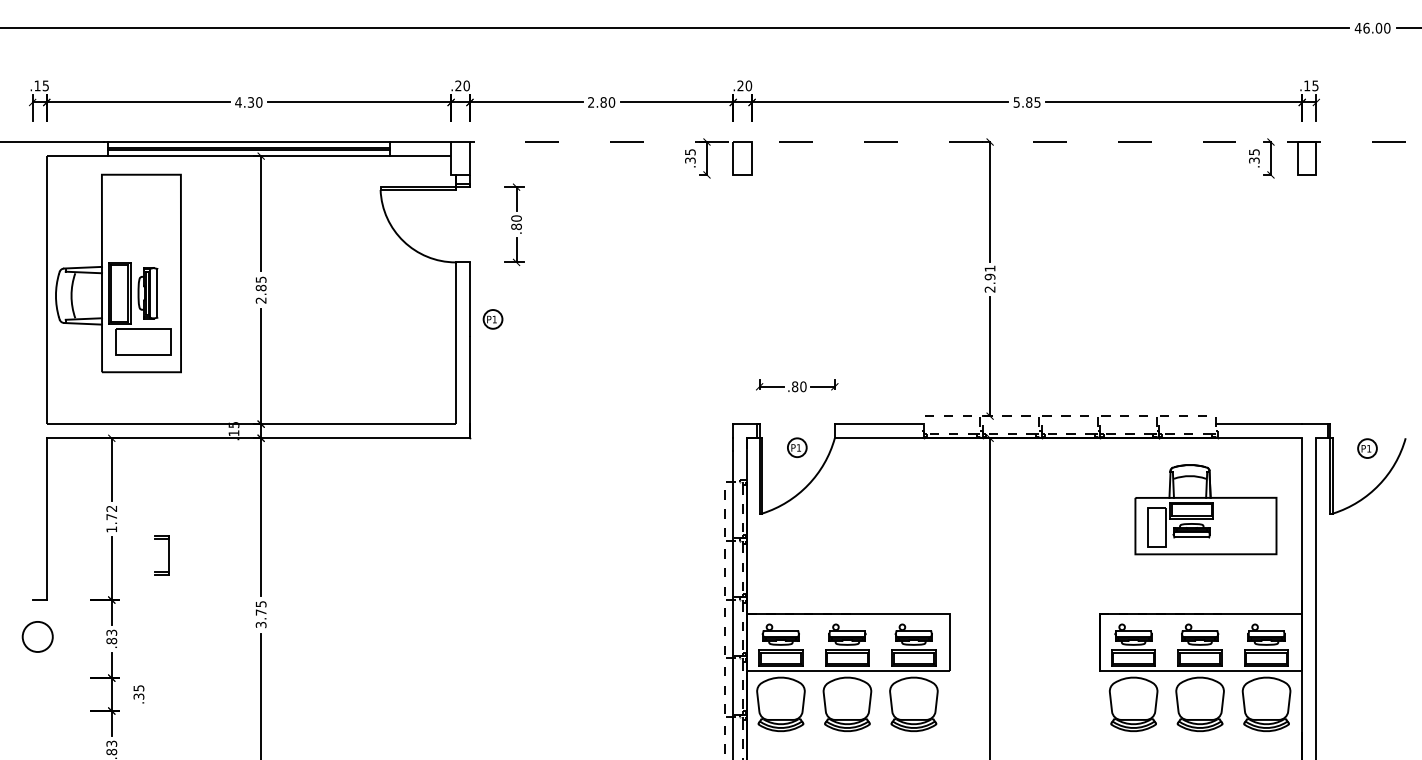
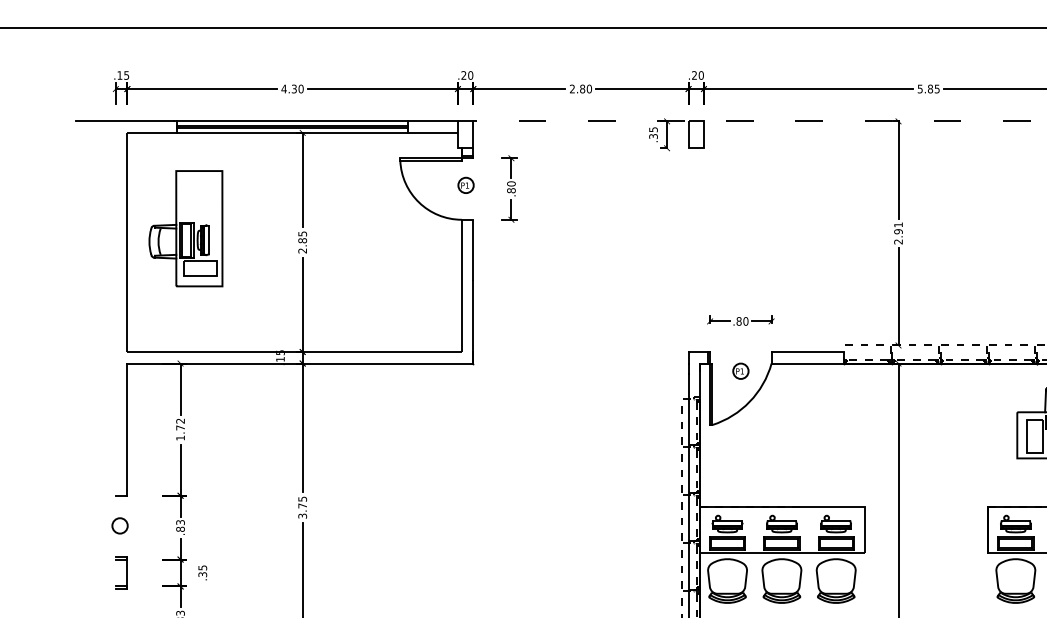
part: (117, 272) -> (185, 228), size x0.71
part: (492, 319) -> (465, 185), moved
part: (168, 555) -> (127, 572), moved
circle: (37, 636) -> (119, 525), size x0.62

